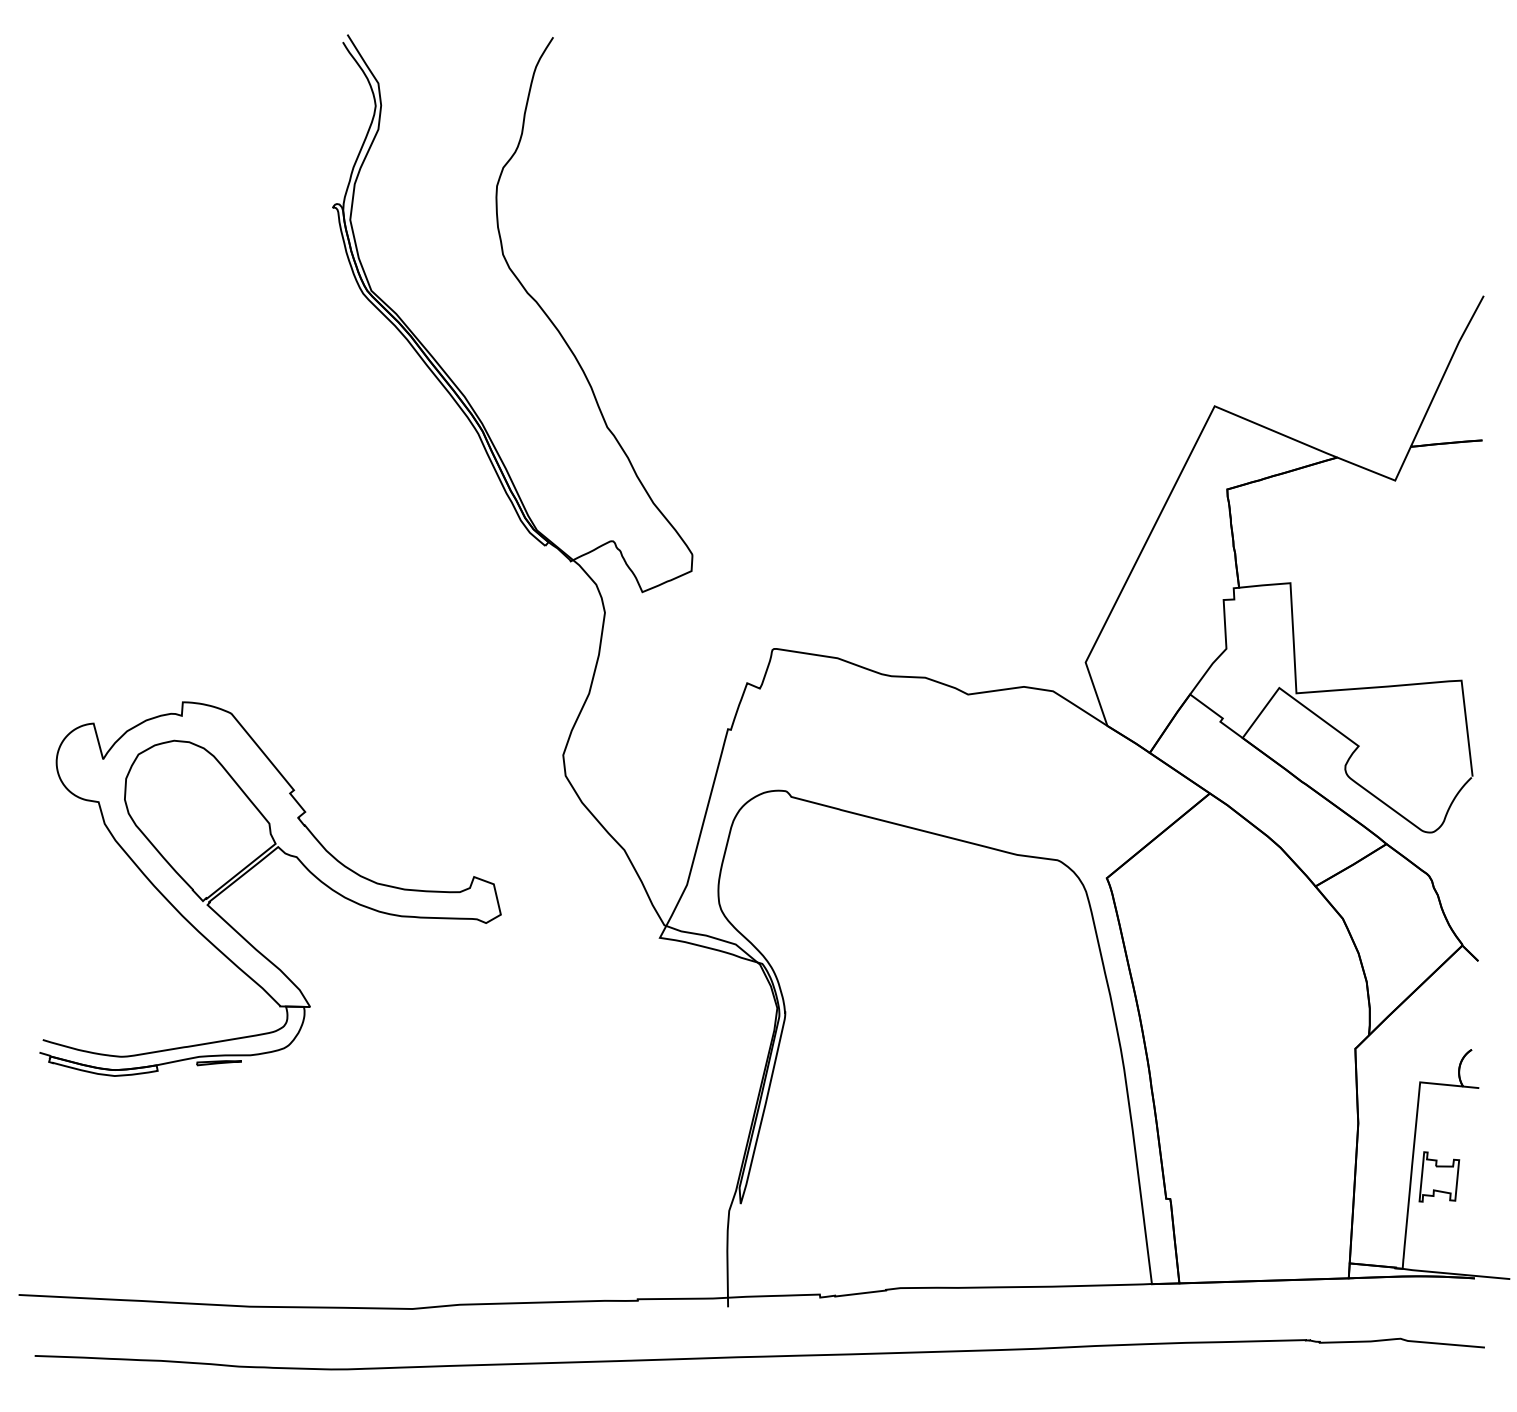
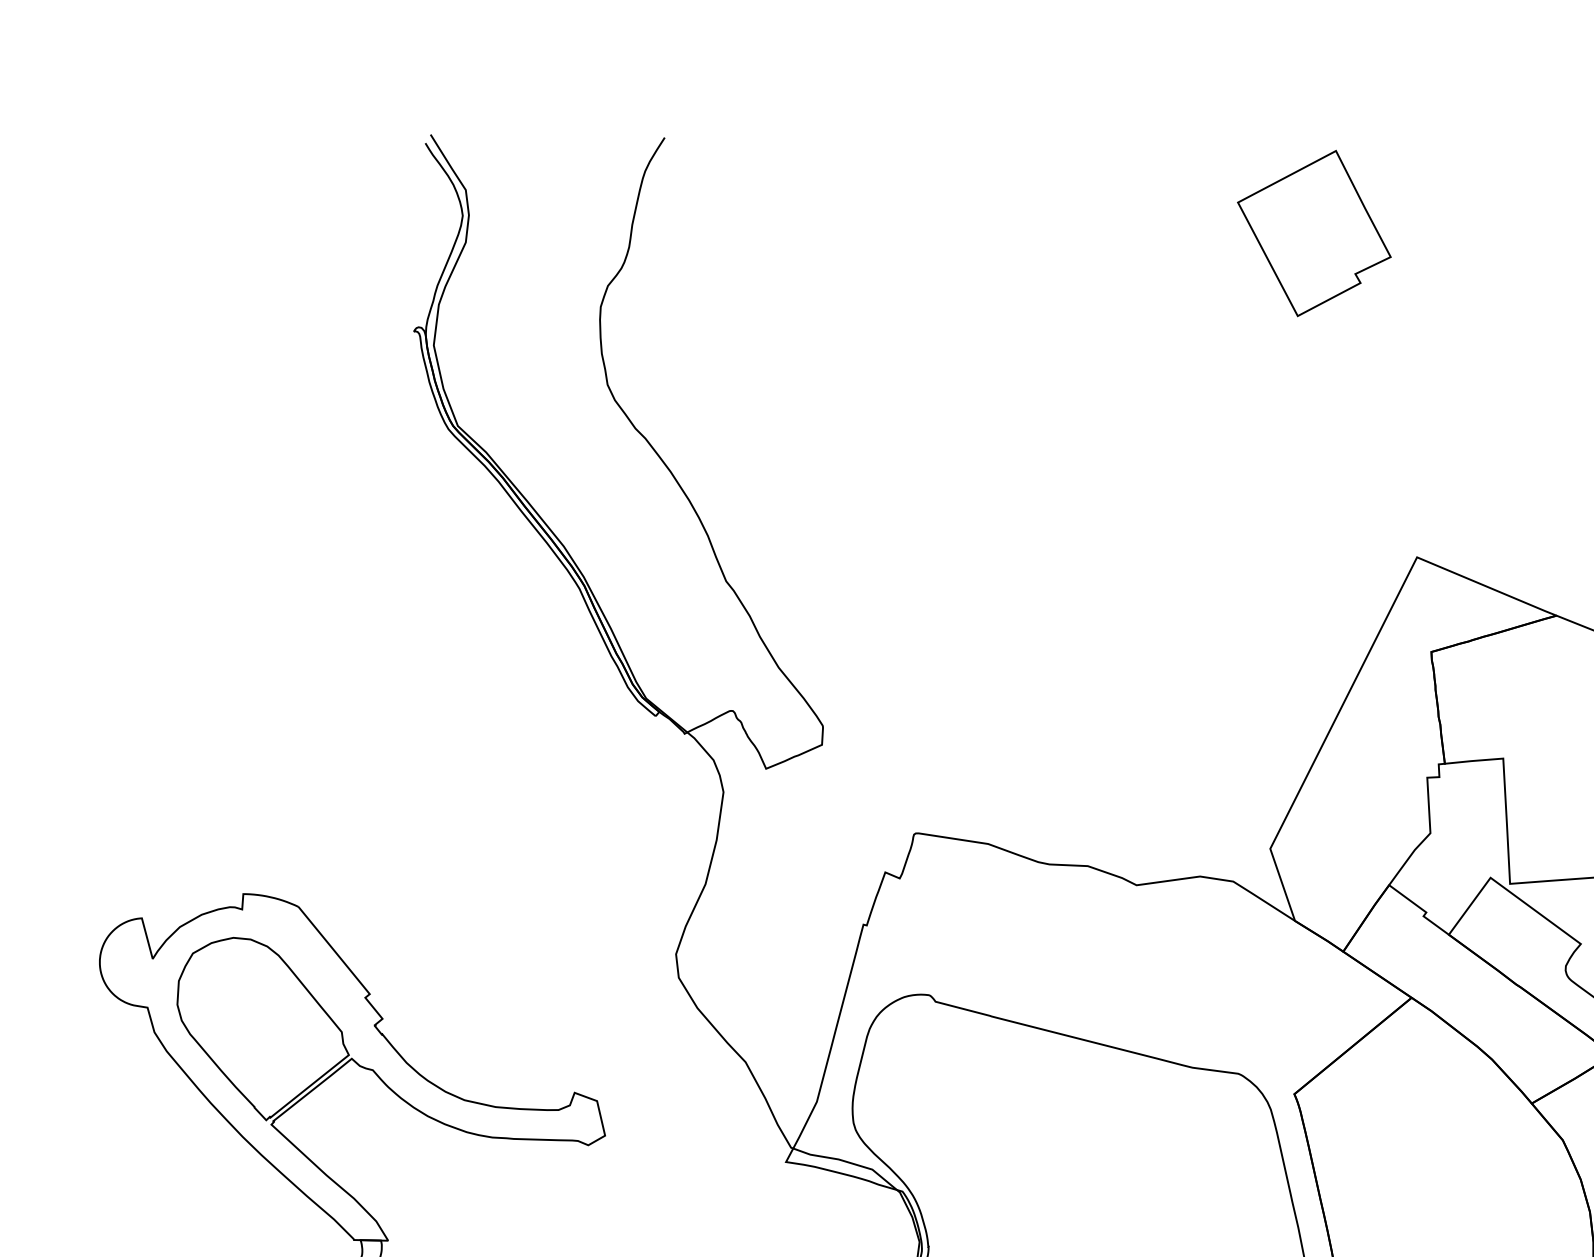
part: (1124, 121) -> (1314, 233), added

